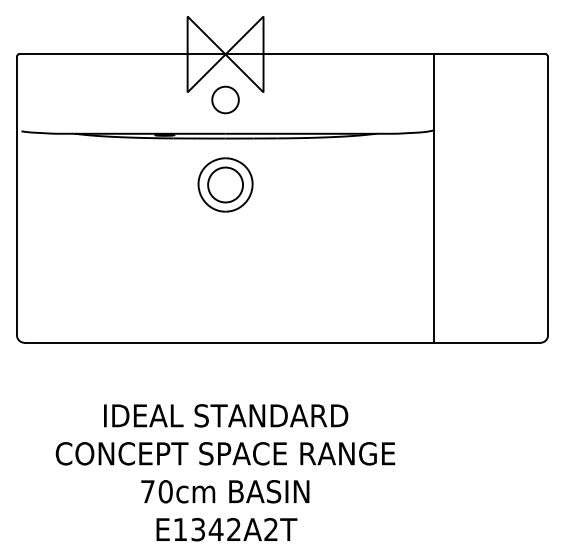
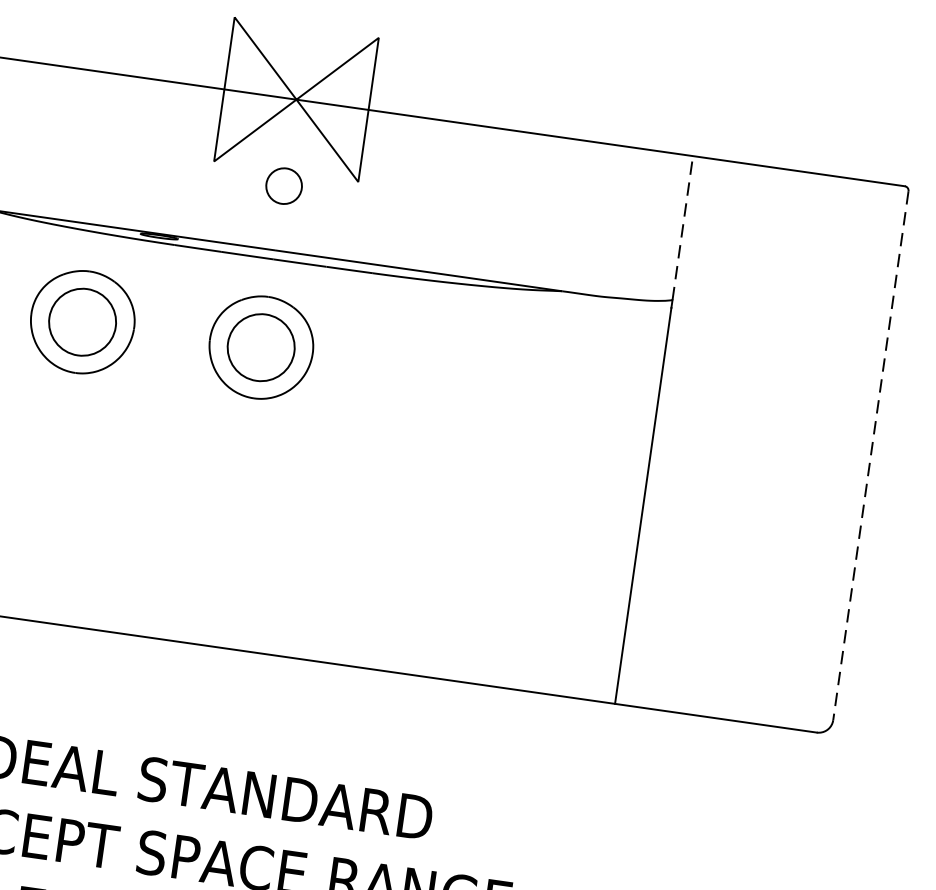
line: (434, 92) -> (683, 228), solid -> dashed
circle: (225, 99) -> (284, 185), size x0.7
part: (131, 184) -> (82, 321), added
line: (548, 196) -> (871, 456), solid -> dashed

